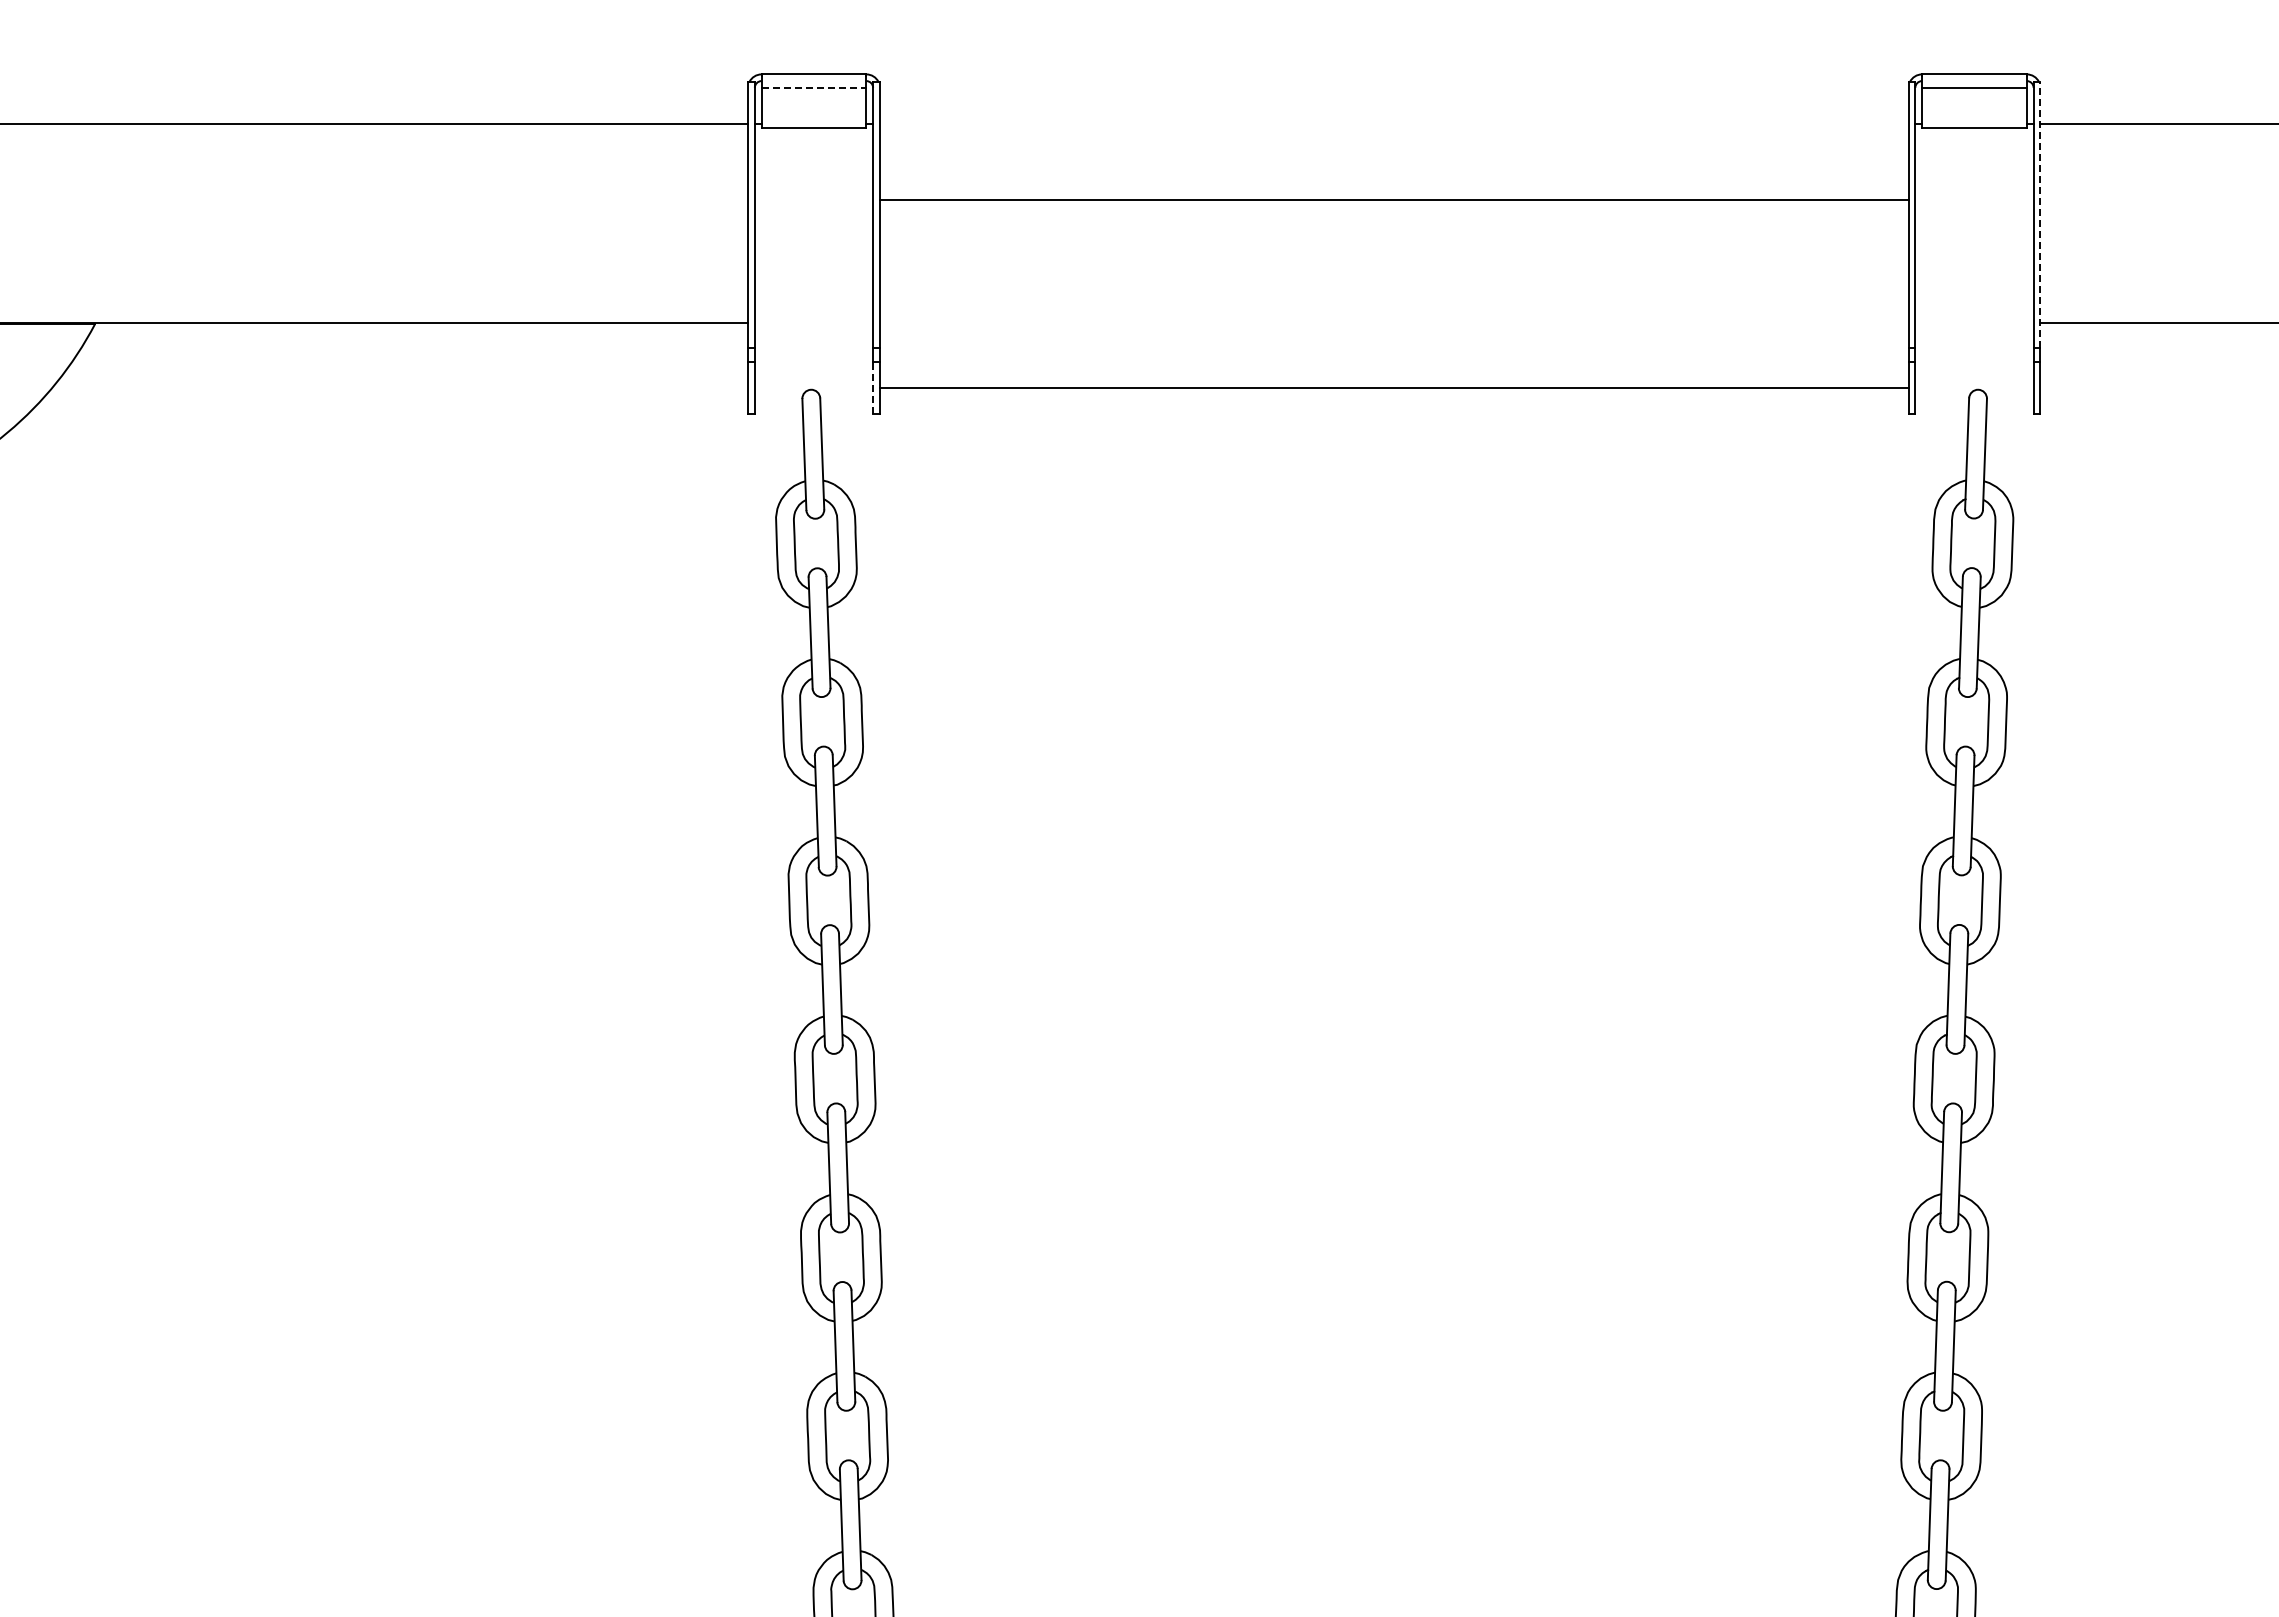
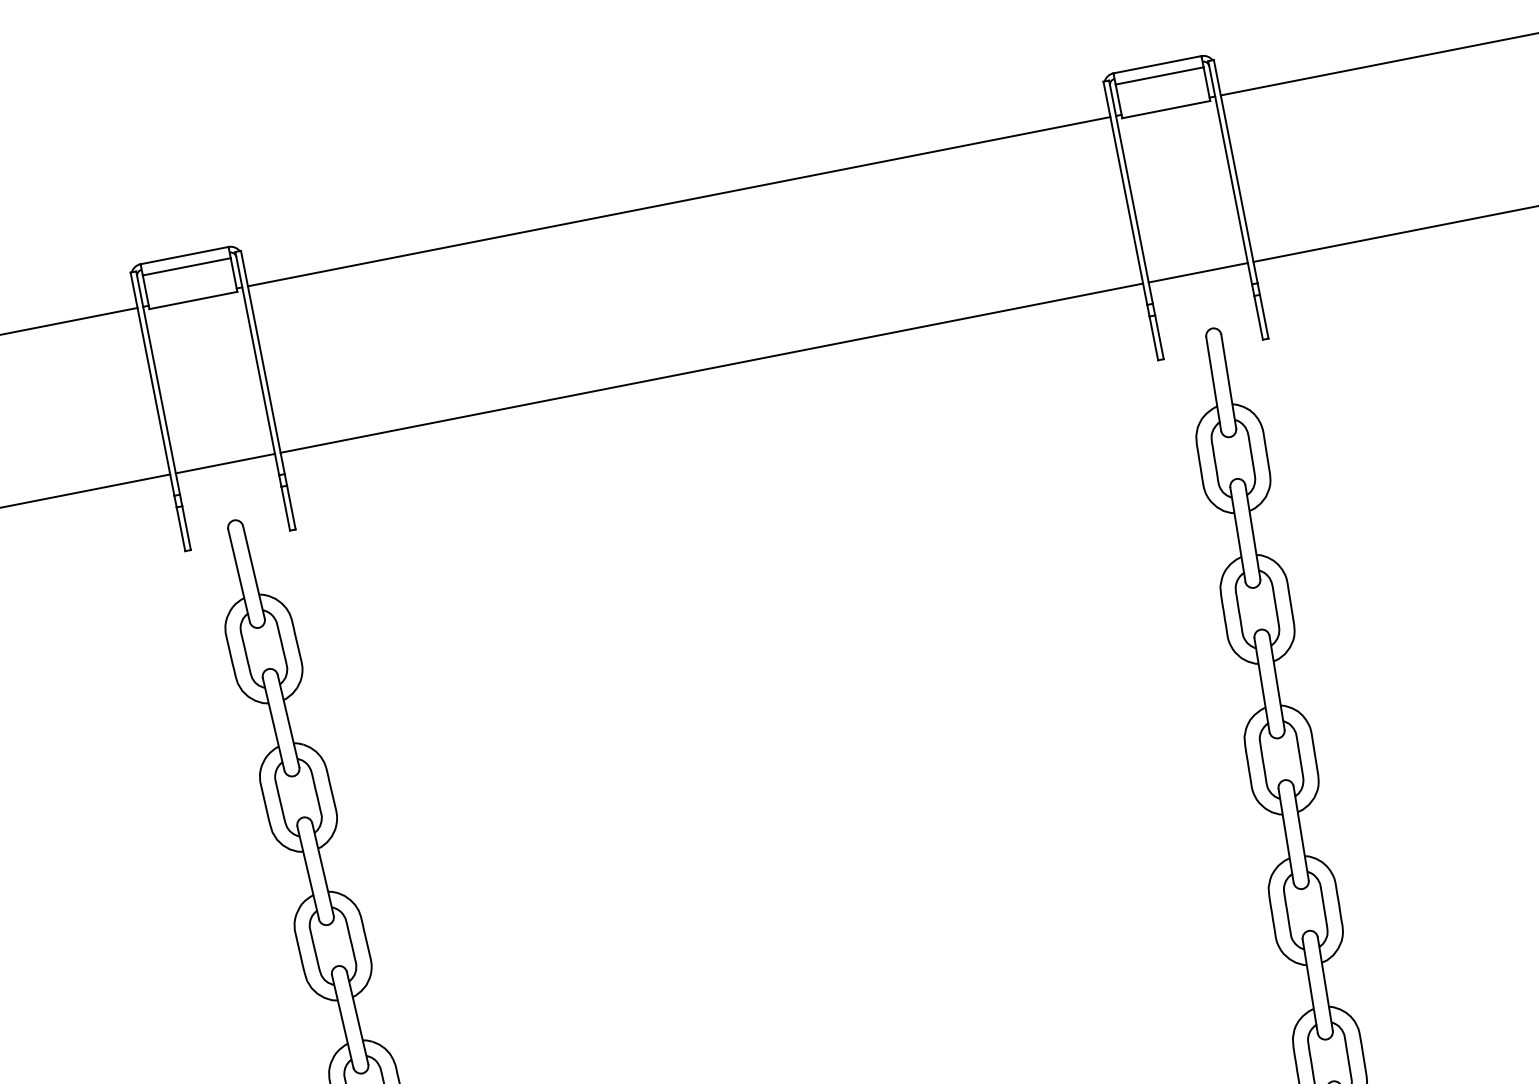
line: (814, 87) -> (187, 266), dashed -> solid
line: (1393, 199) -> (678, 201), moved
line: (2040, 214) -> (1235, 171), dashed -> solid
line: (813, 322) -> (225, 463), added
line: (1974, 322) -> (1198, 272), added
line: (873, 387) -> (285, 508), dashed -> solid
line: (1393, 387) -> (711, 368), moved

